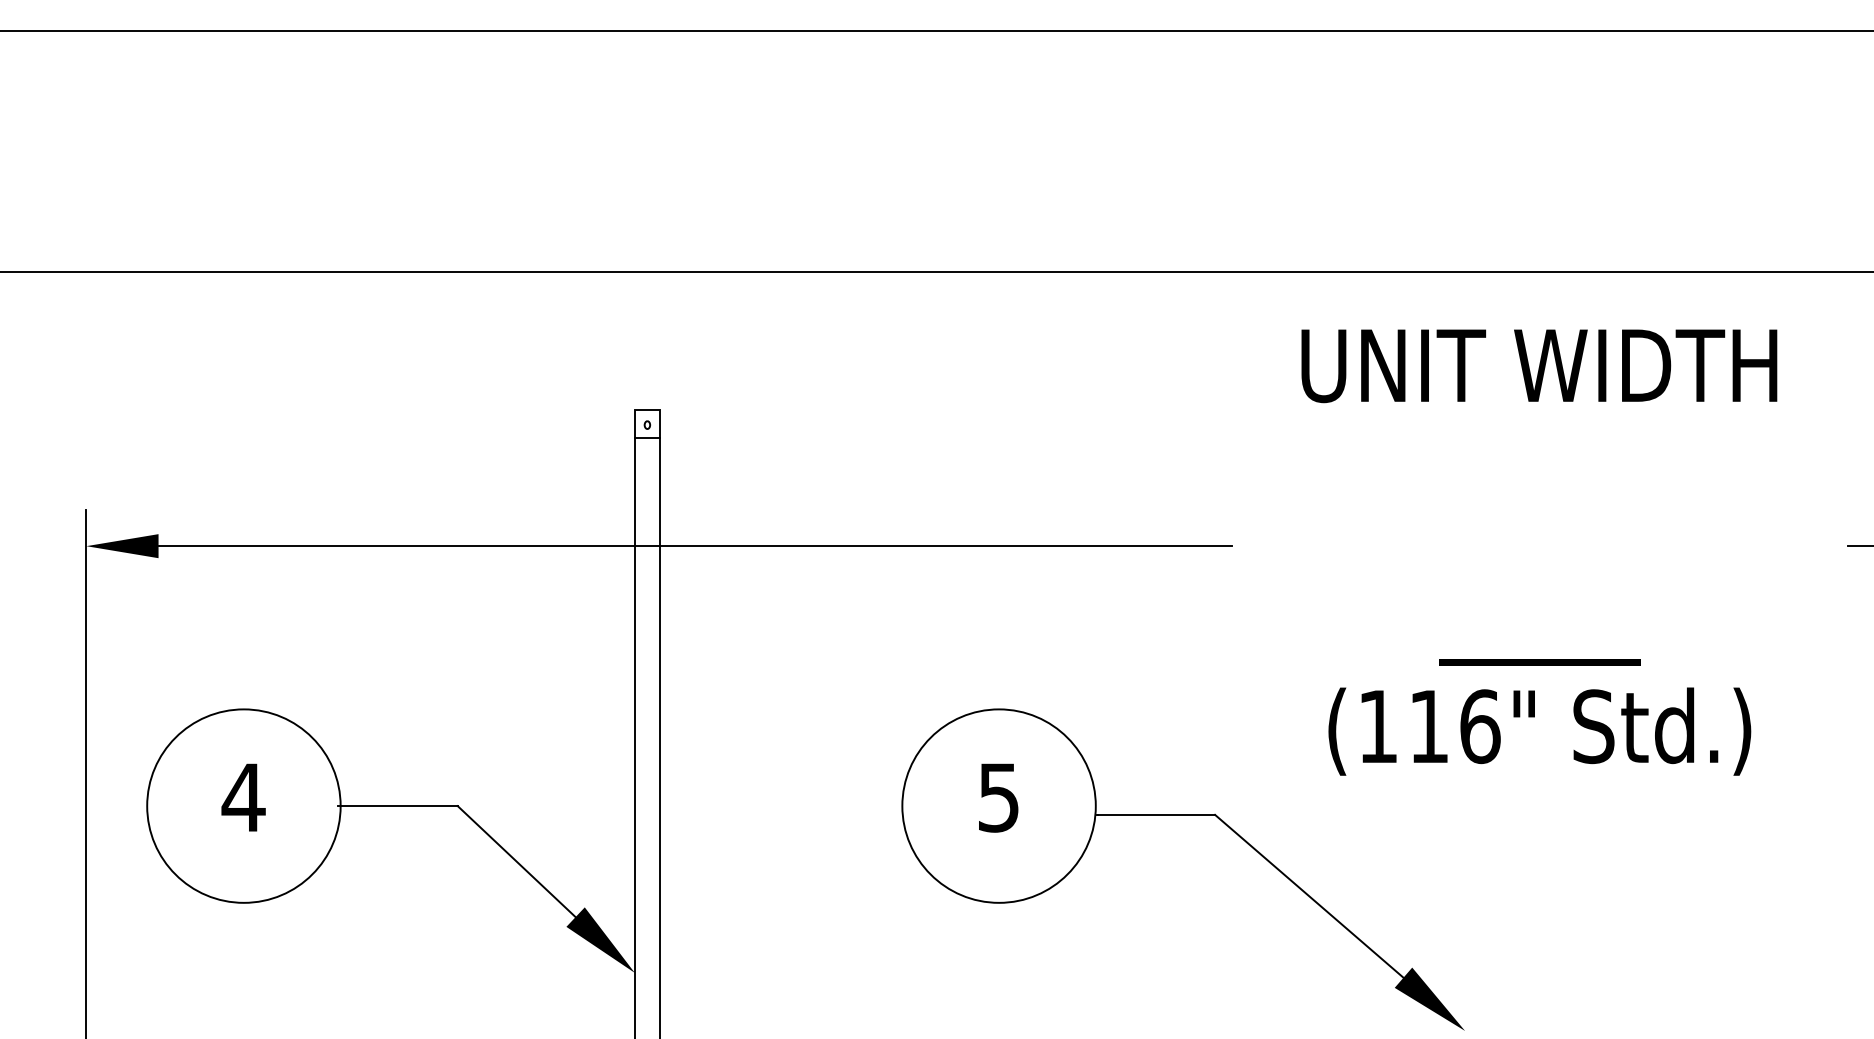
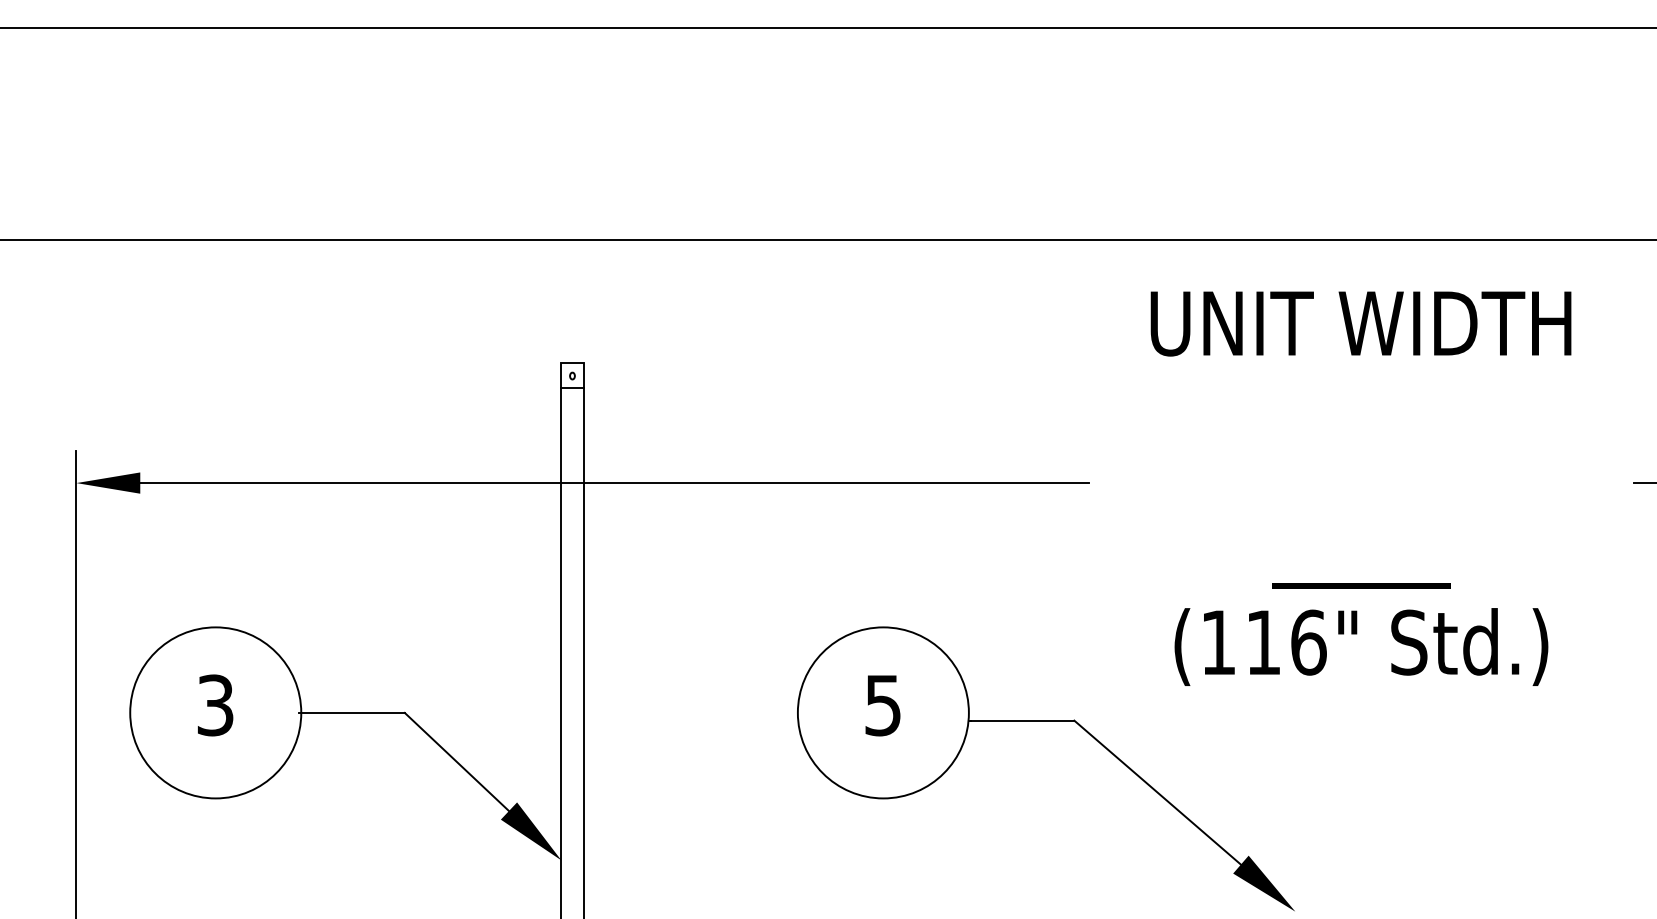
text: (243, 797) -> (215, 705), 4 -> 3

